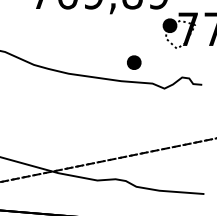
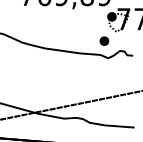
part: (134, 61) -> (104, 40), moved

